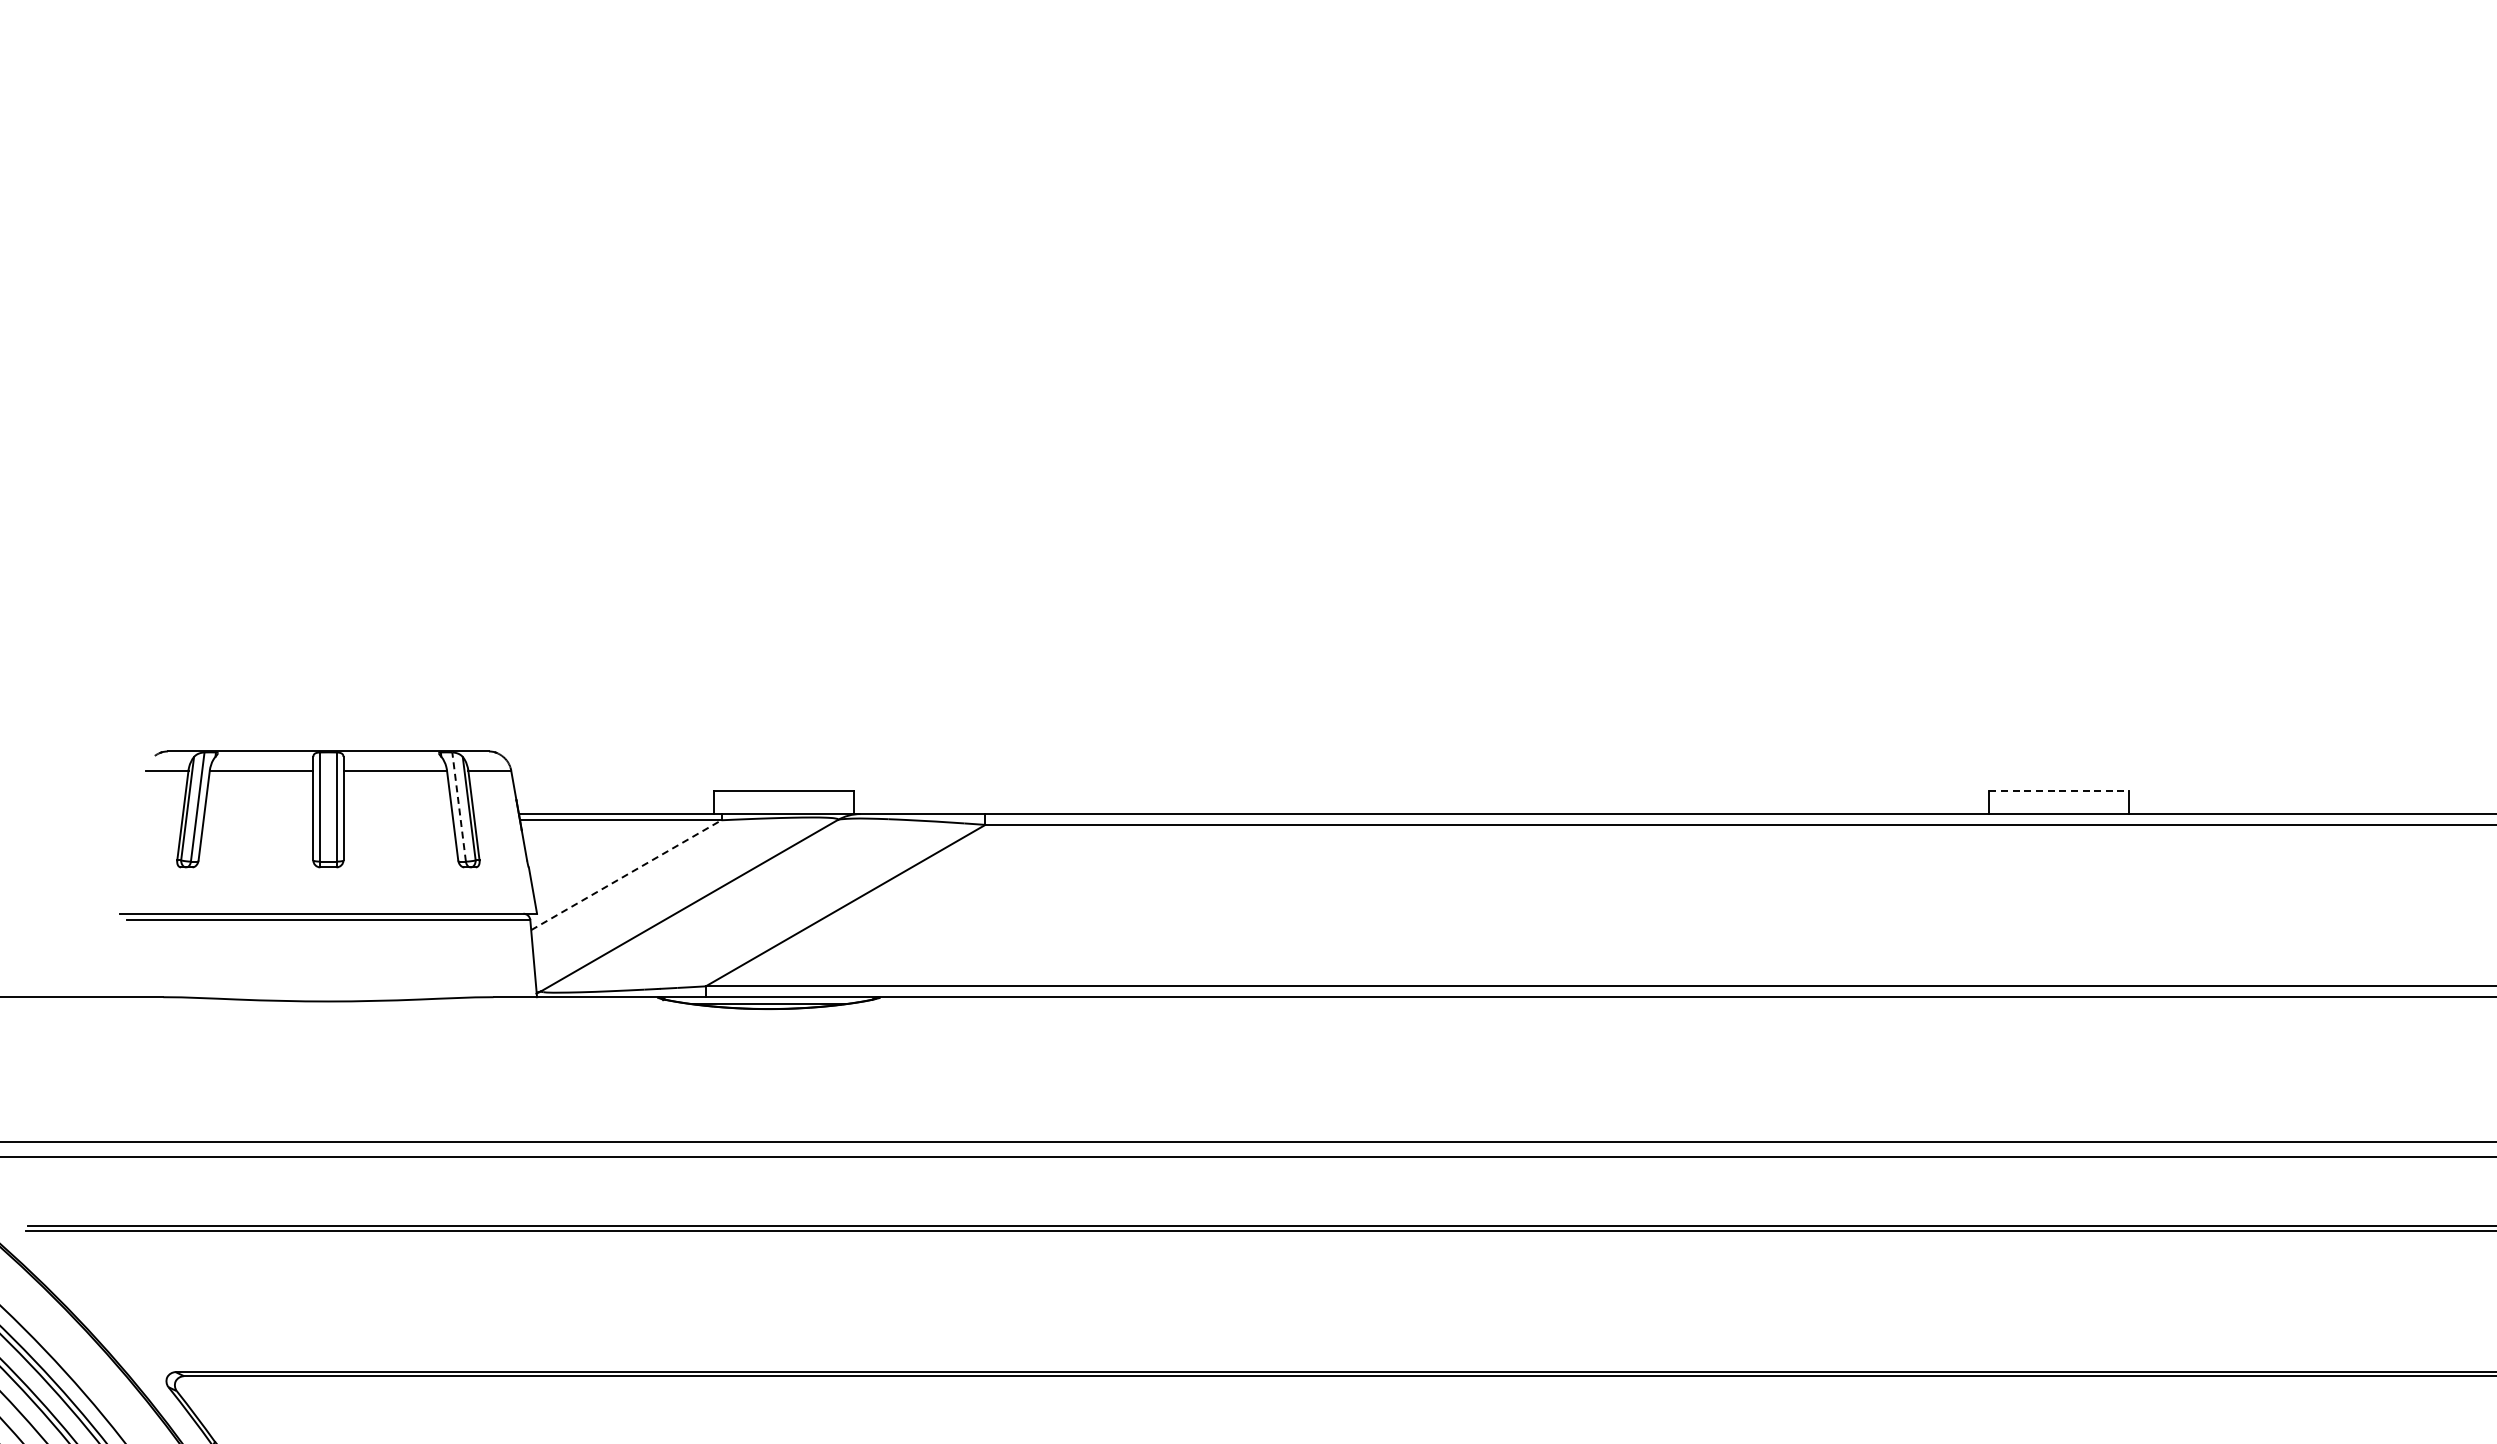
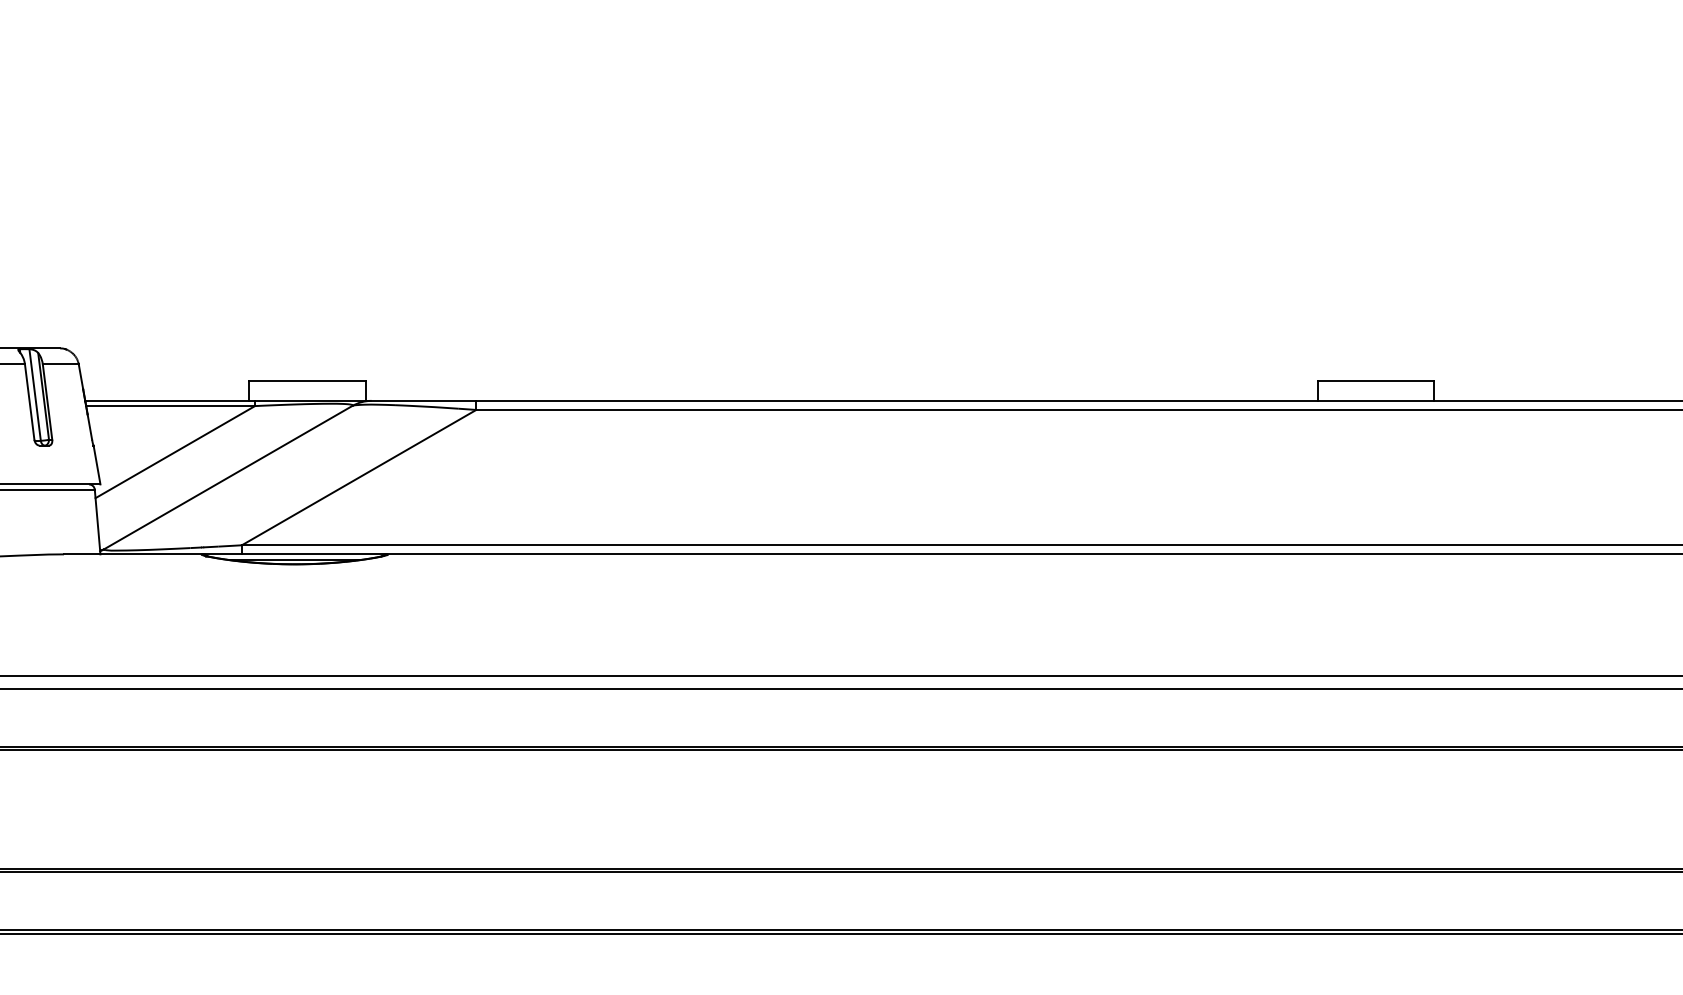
line: (2058, 790) -> (1375, 381), dashed -> solid
line: (459, 806) -> (35, 394), dashed -> solid
line: (626, 875) -> (175, 452), dashed -> solid

